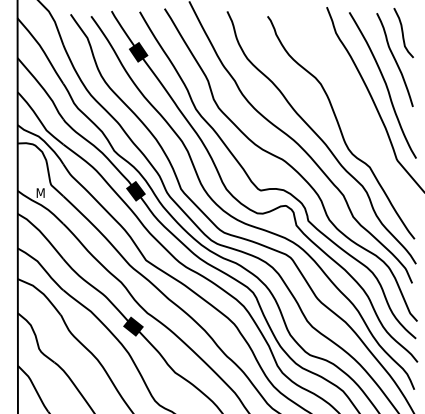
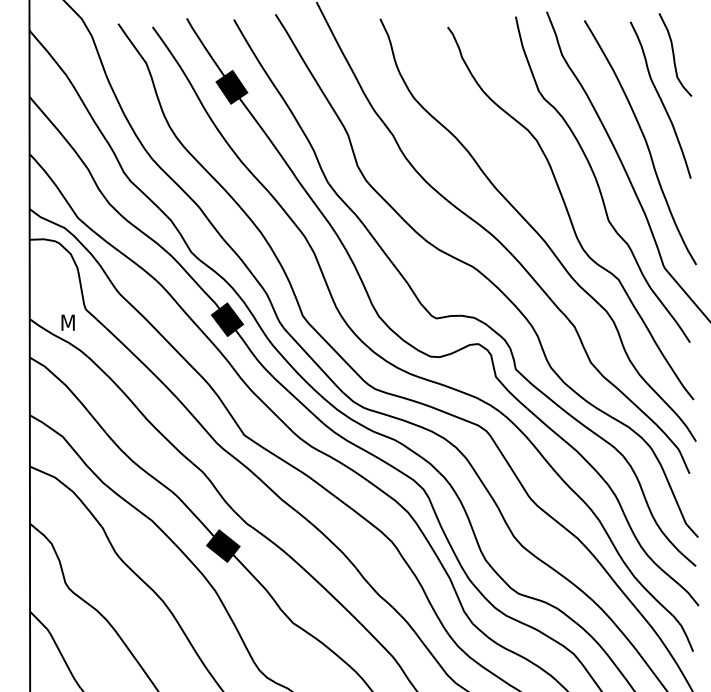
curve: (357, 107) -> (598, 179), added

